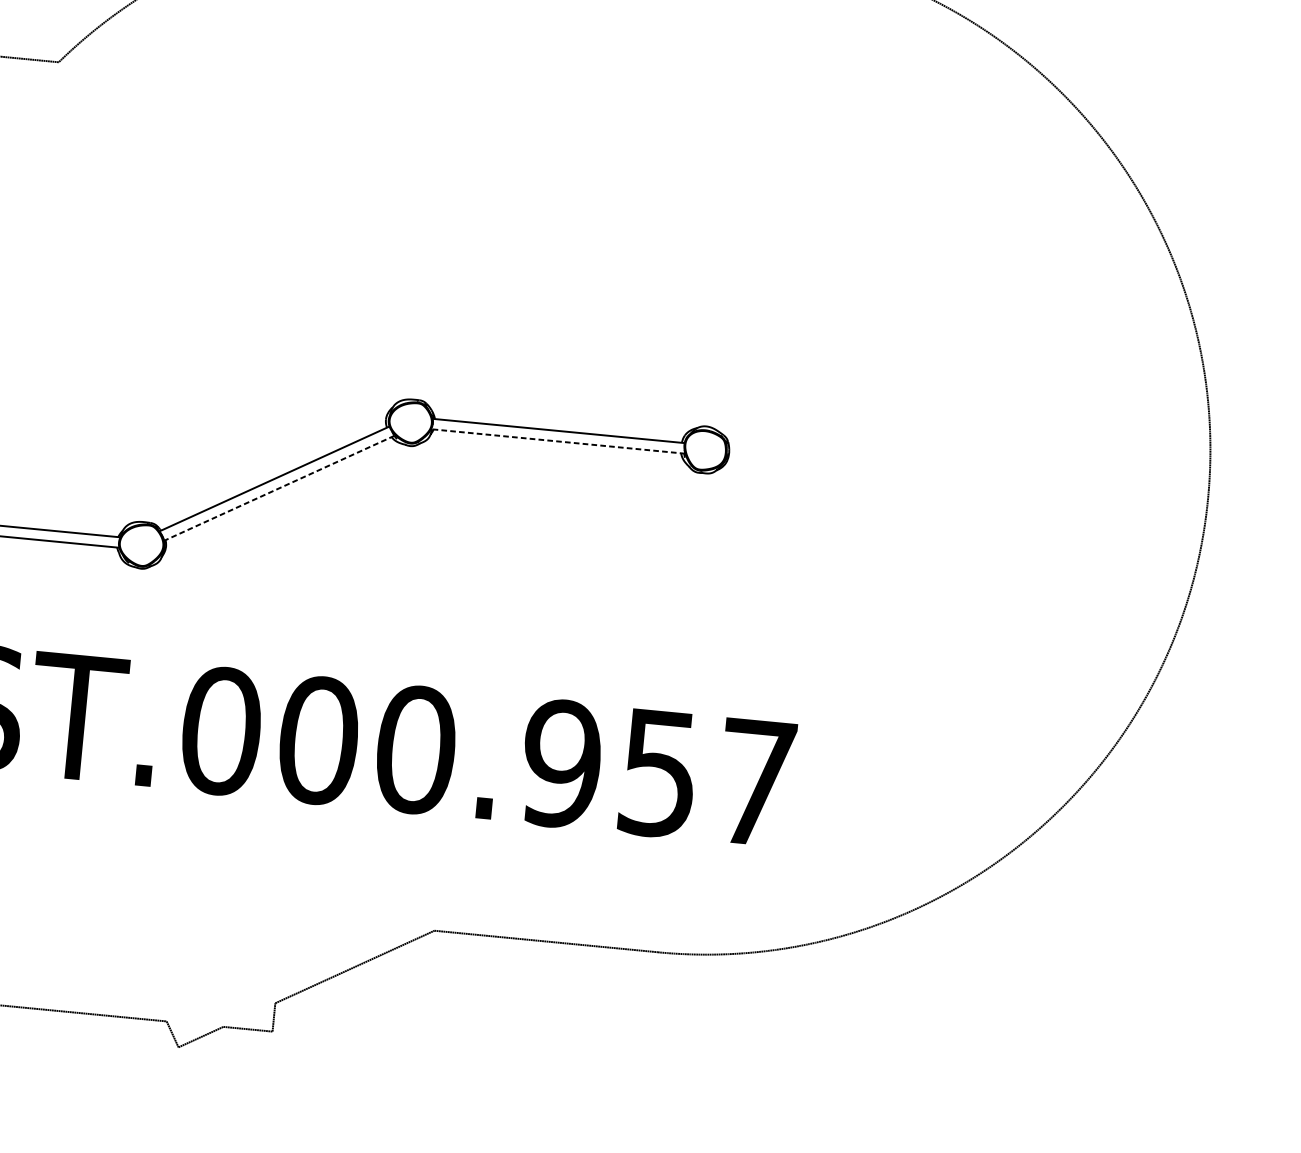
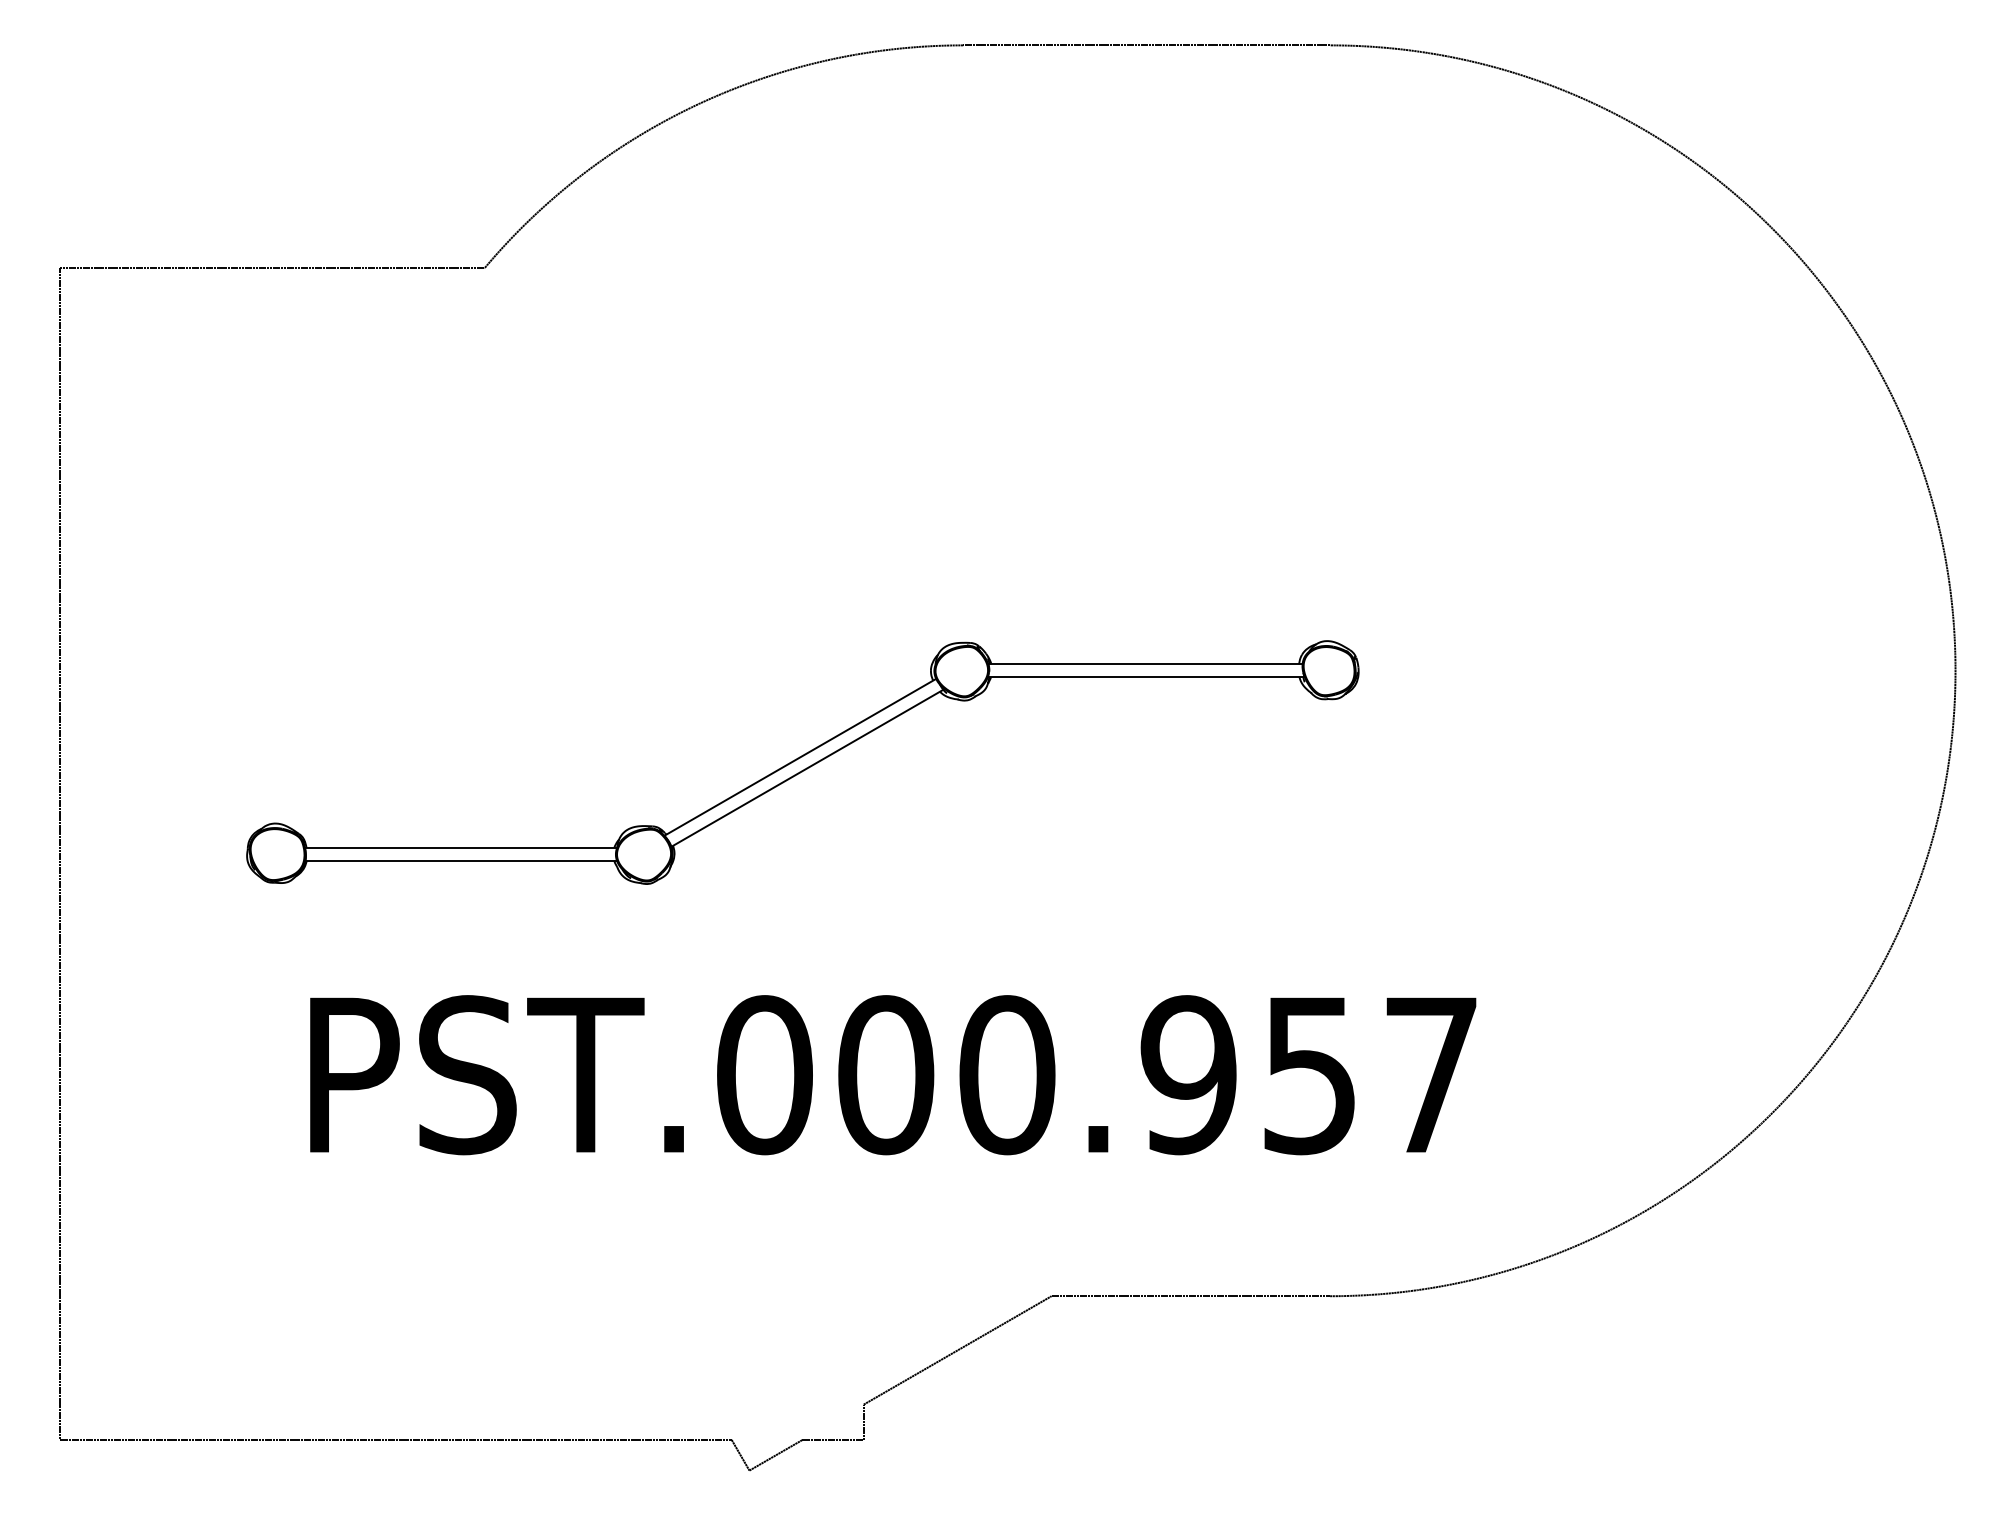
line: (557, 441) -> (1145, 677), dashed -> solid
line: (279, 488) -> (807, 768), dashed -> solid

